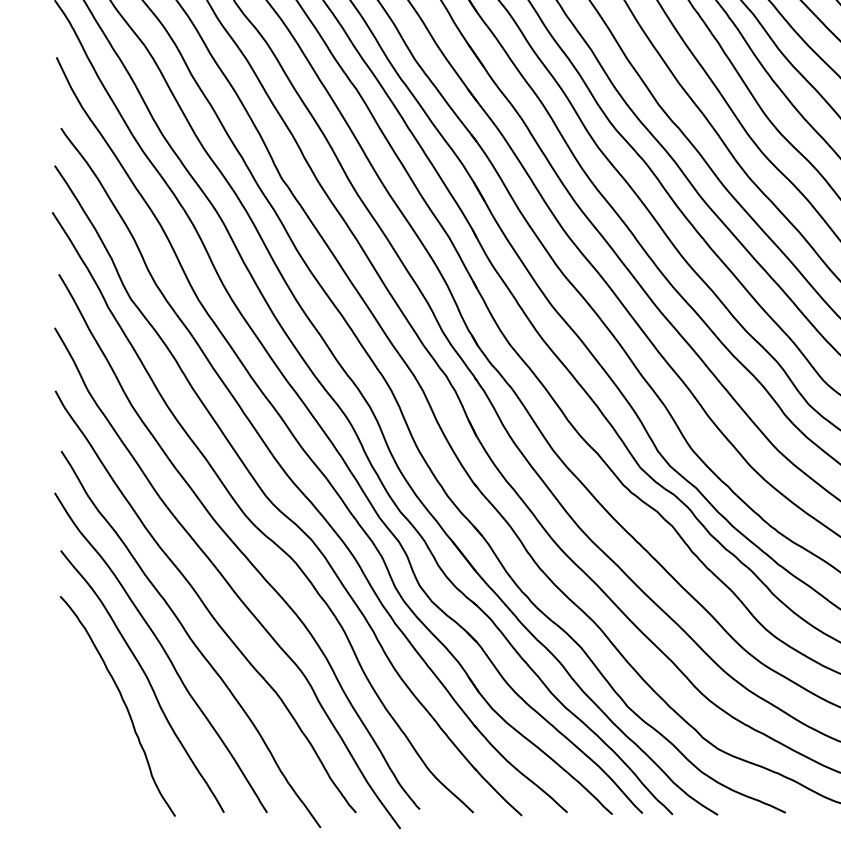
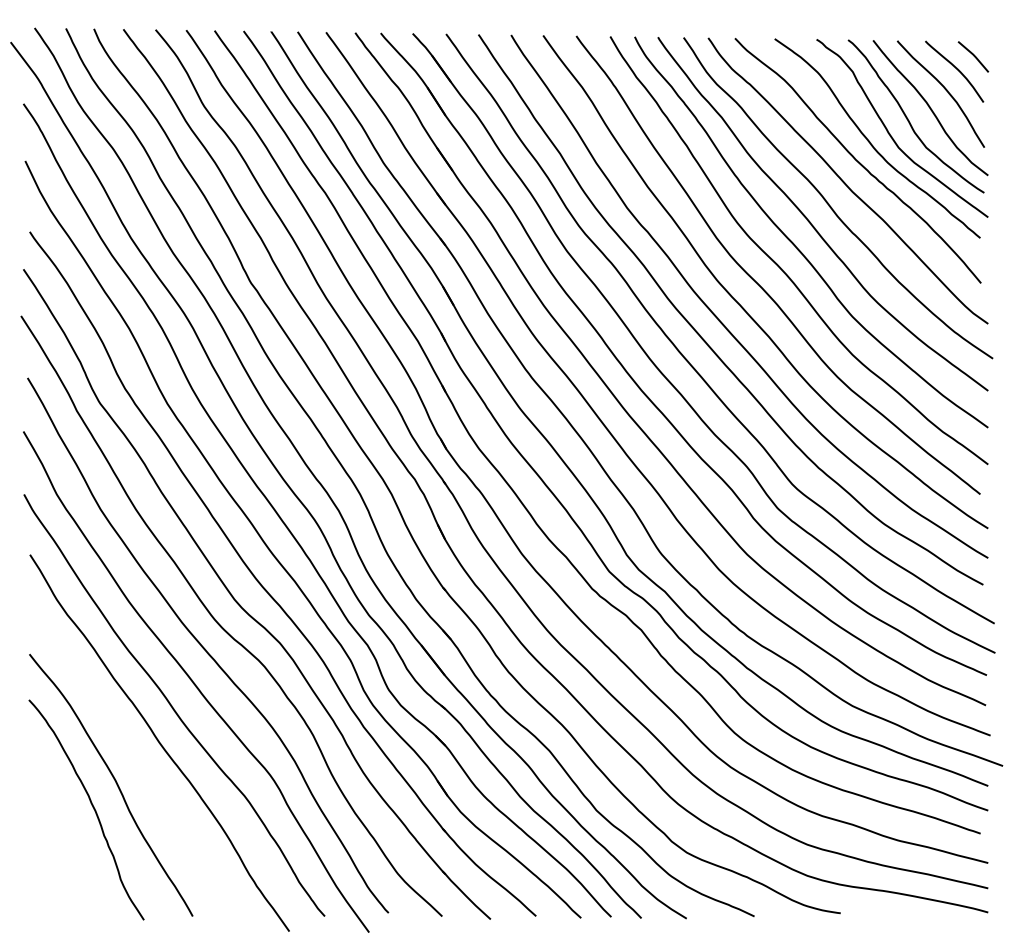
curve: (163, 651) -> (132, 755), removed

